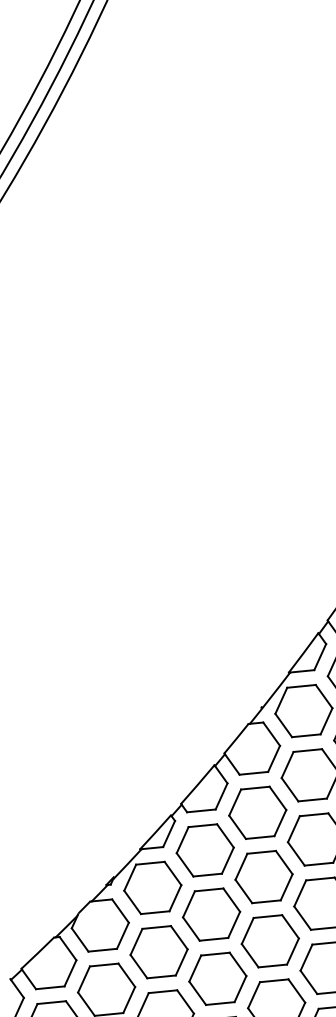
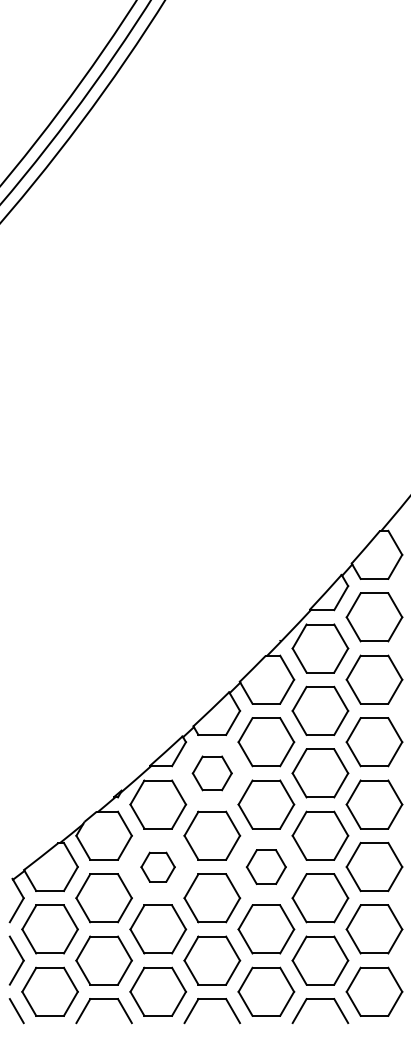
part: (205, 850) -> (212, 773), size x0.7
part: (270, 941) -> (266, 867), size x0.7
part: (158, 952) -> (157, 867), size x0.6

